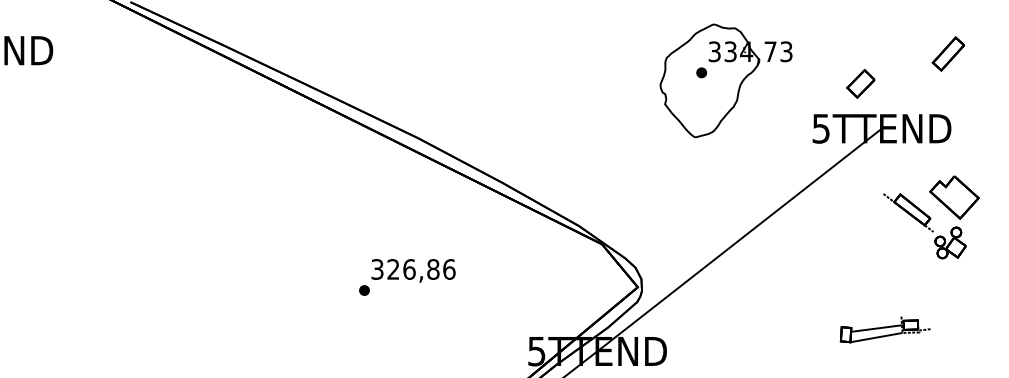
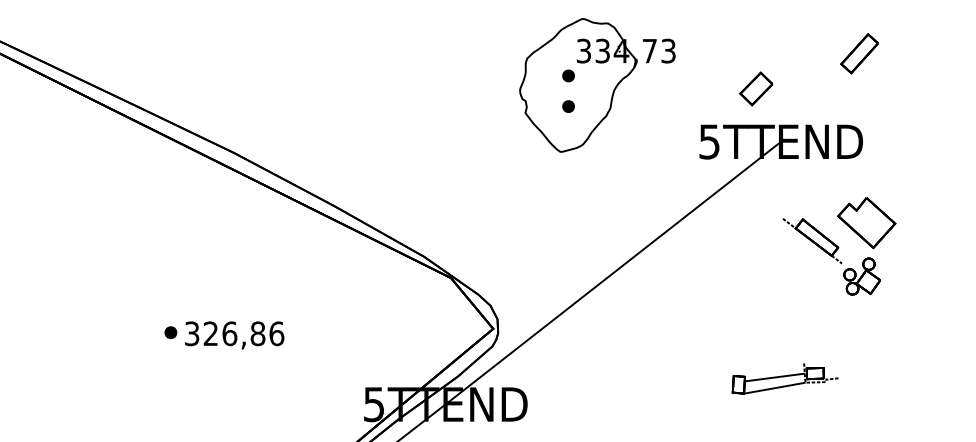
part: (701, 98) -> (568, 106), added
text: (413, 270) -> (234, 335), moved

